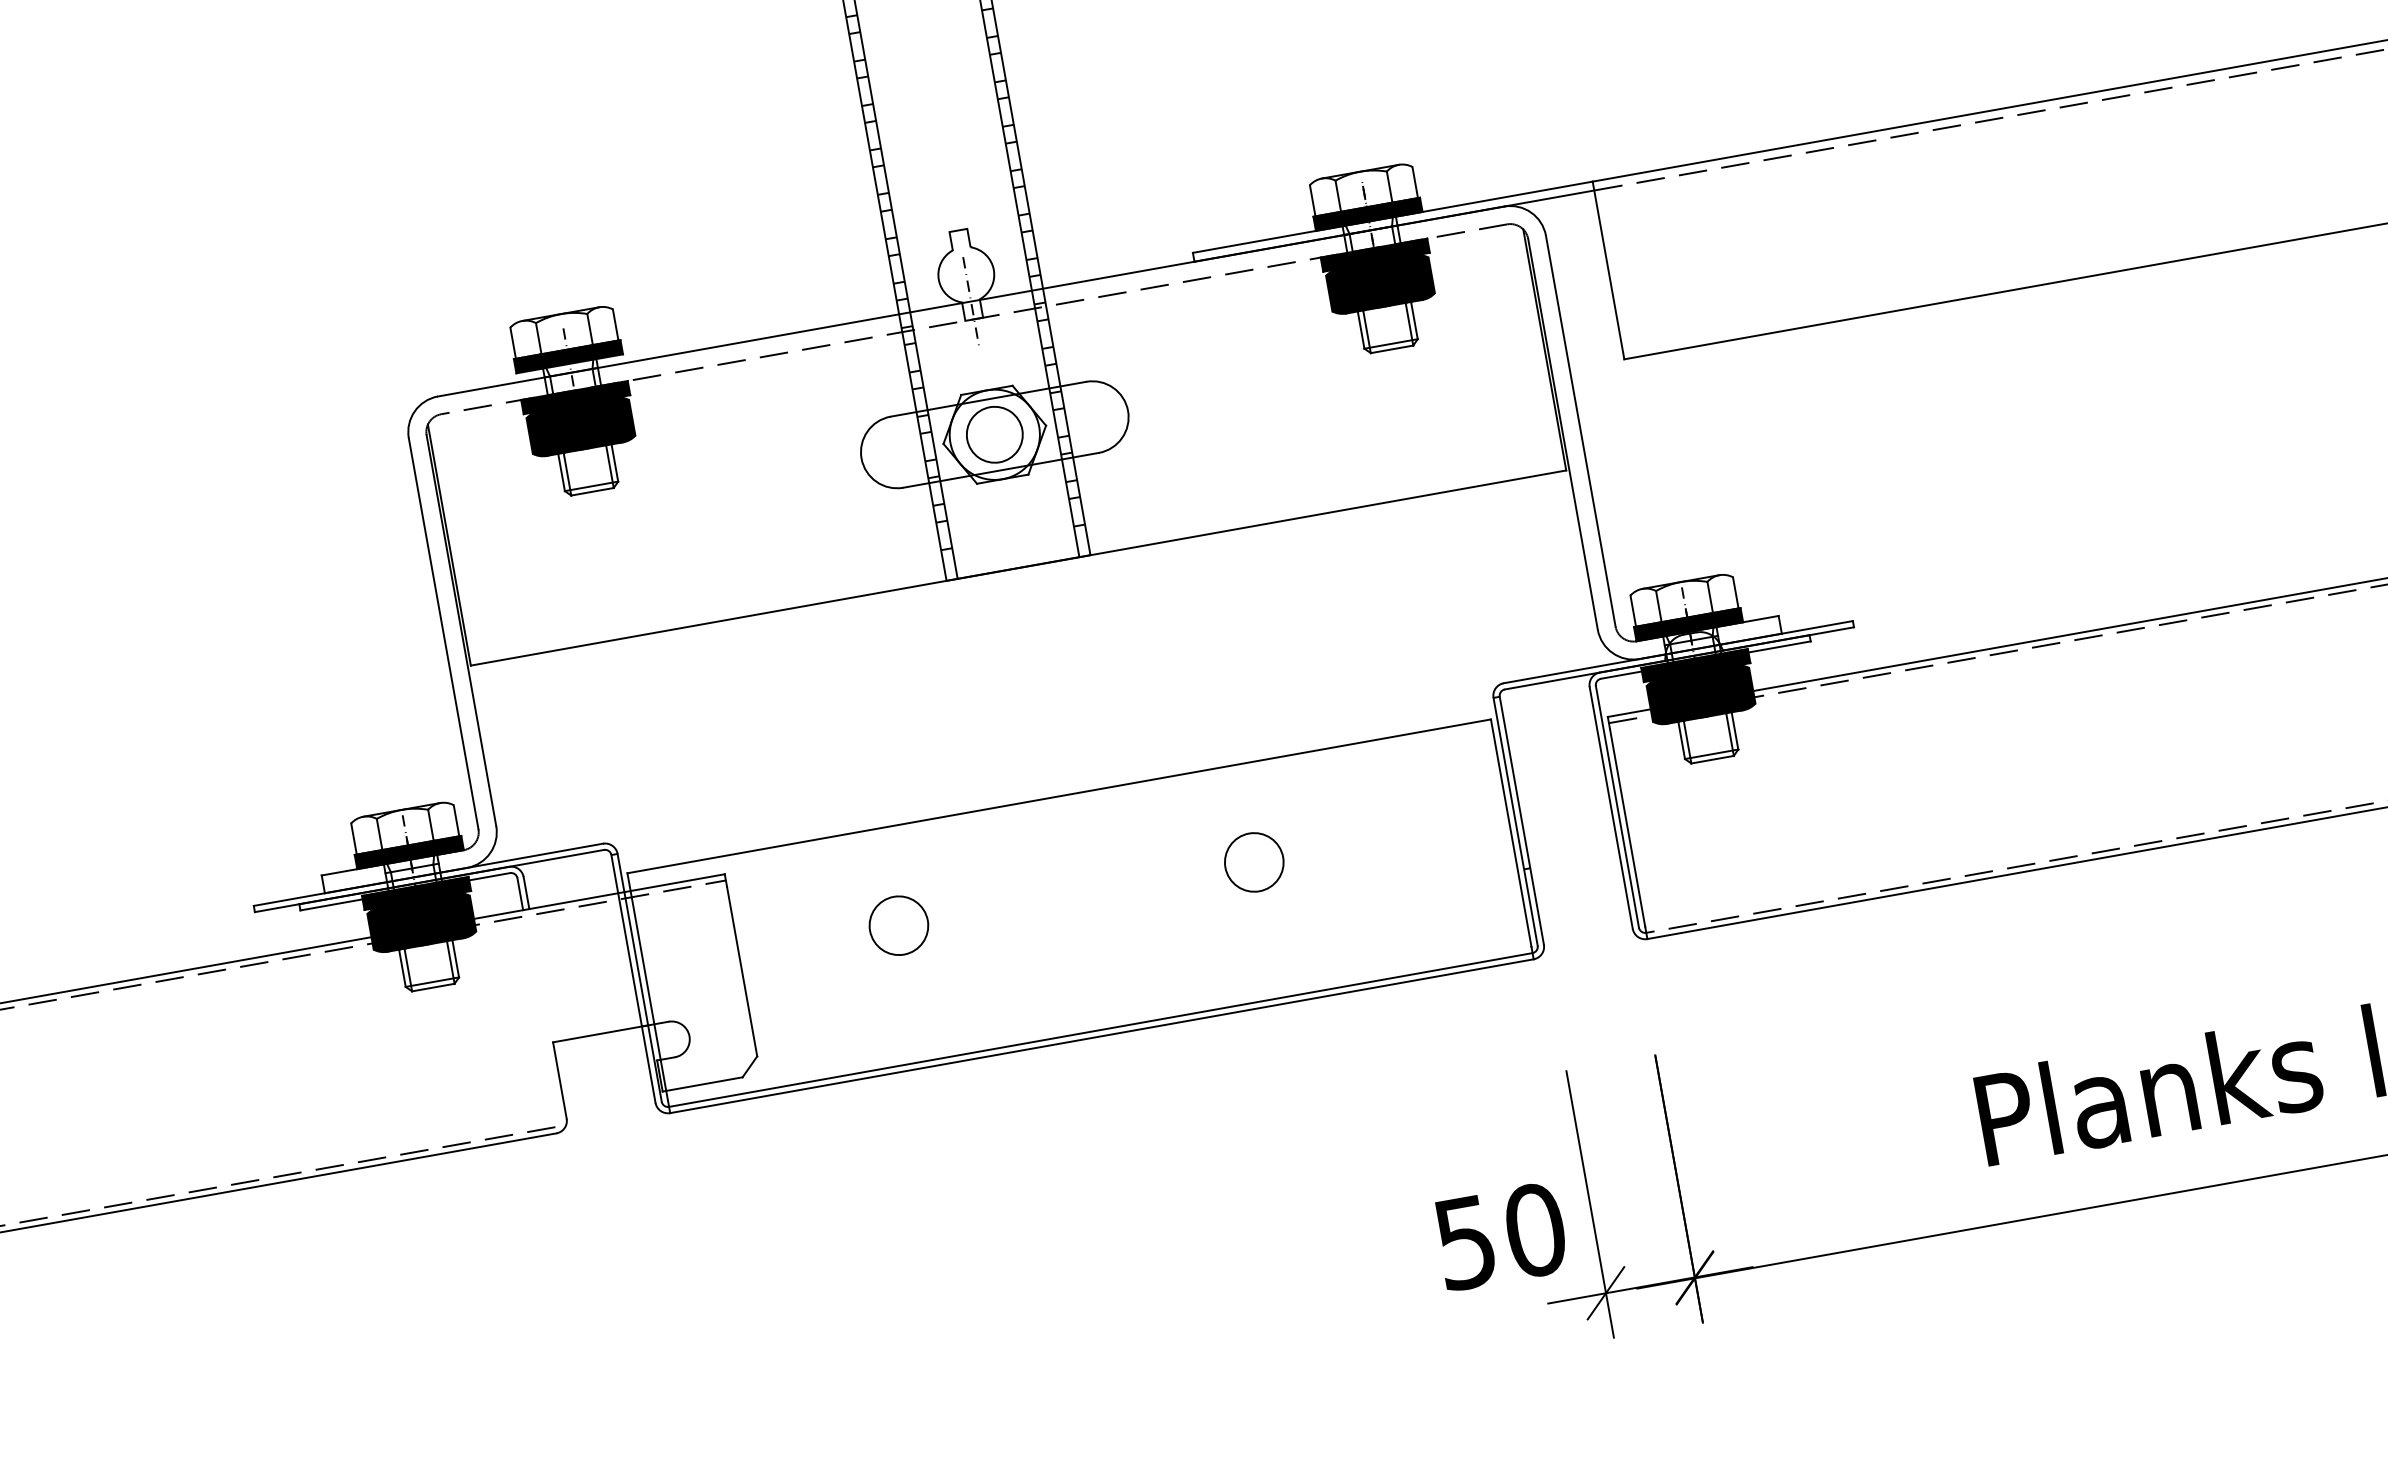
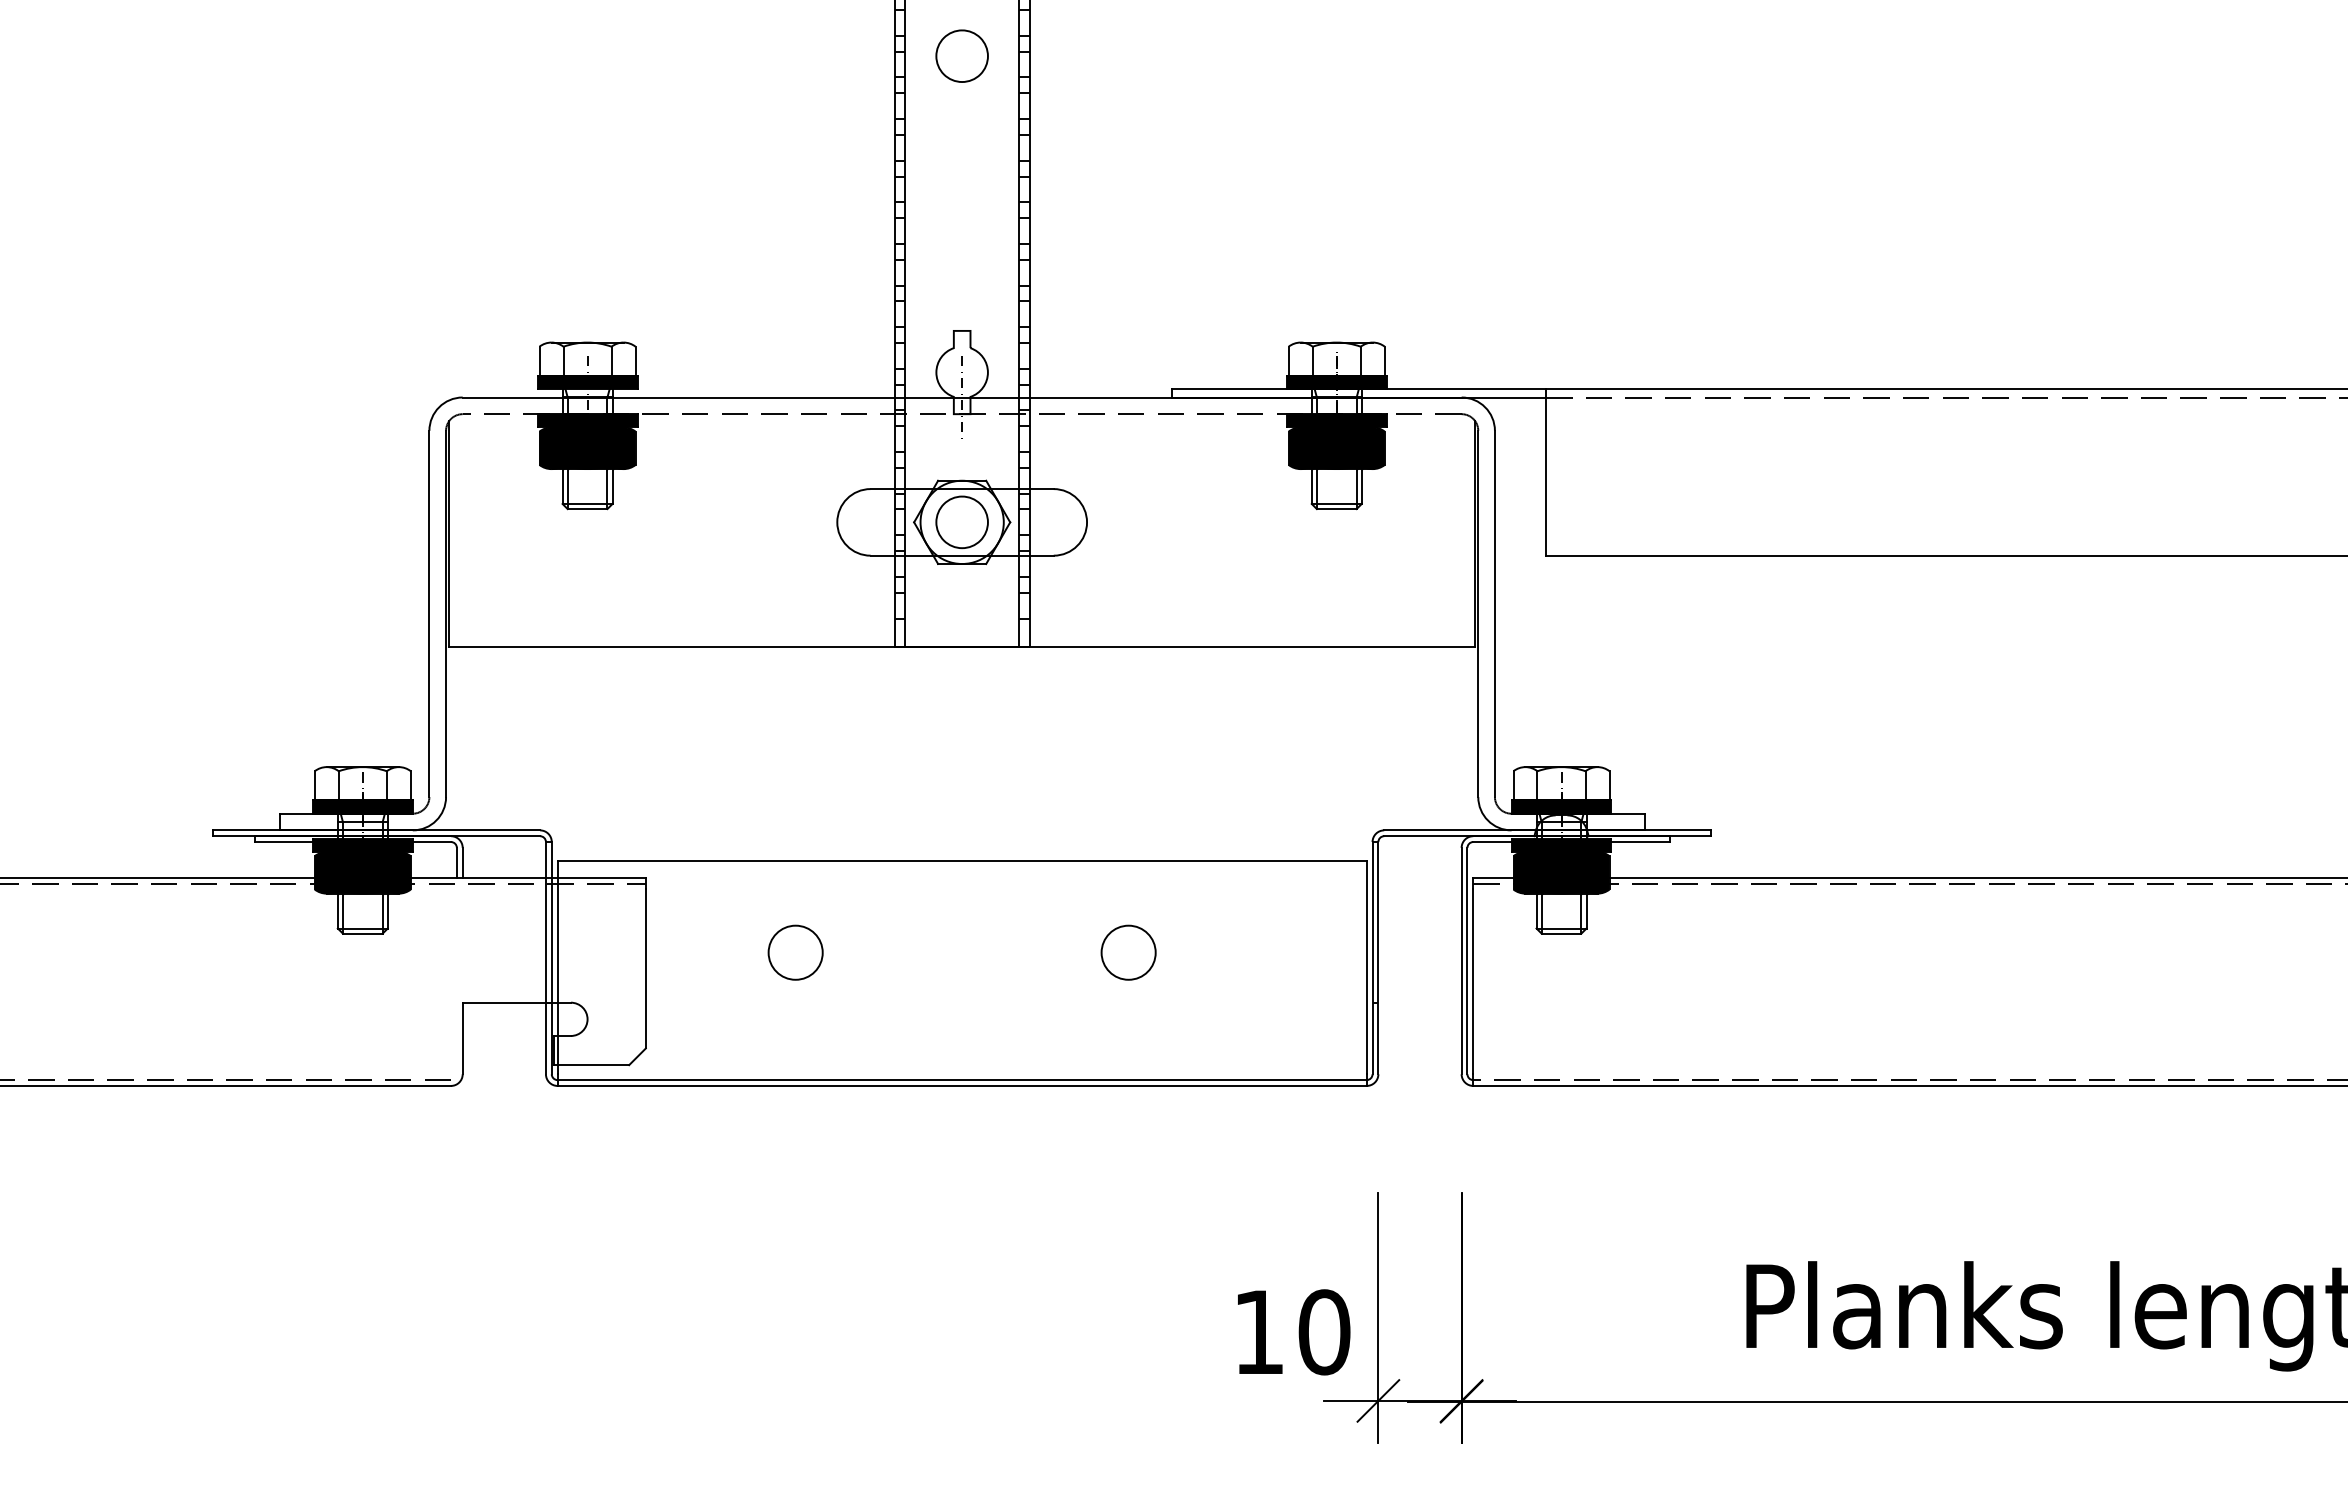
text: (1465, 1243) -> (1258, 1332), 50 -> 10

